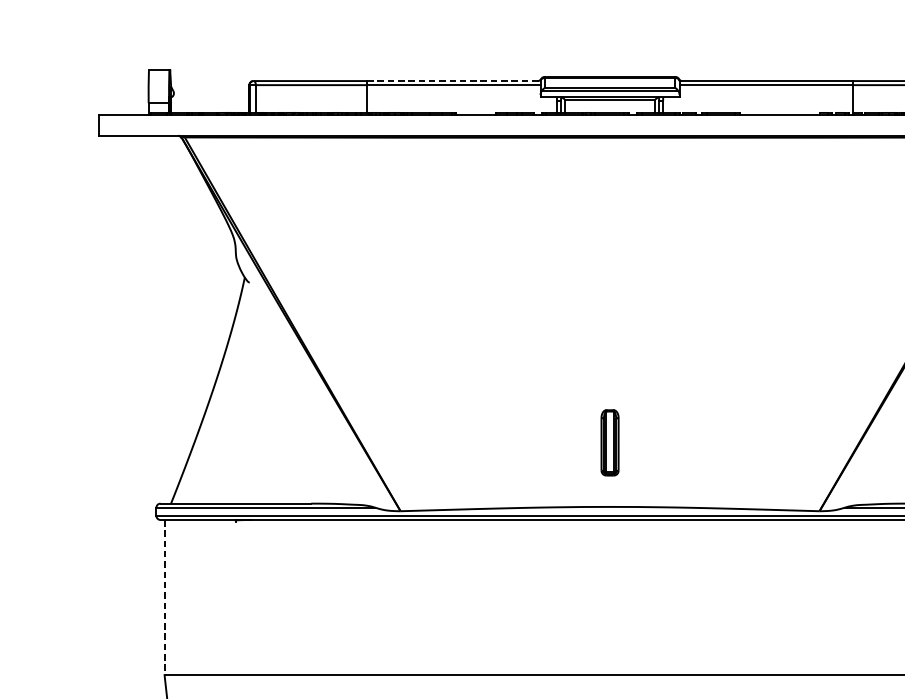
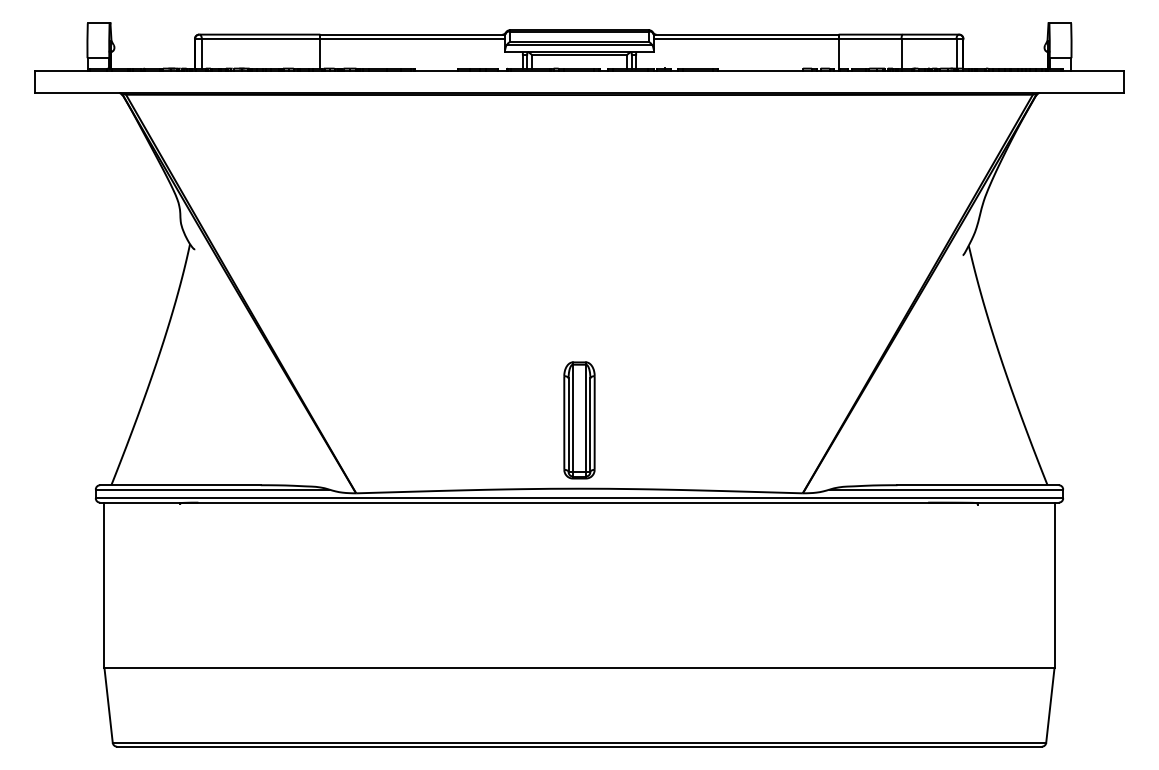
line: (453, 80) -> (412, 34), dashed -> solid
part: (610, 442) -> (579, 420), size x1.67
line: (164, 597) -> (104, 585), dashed -> solid

